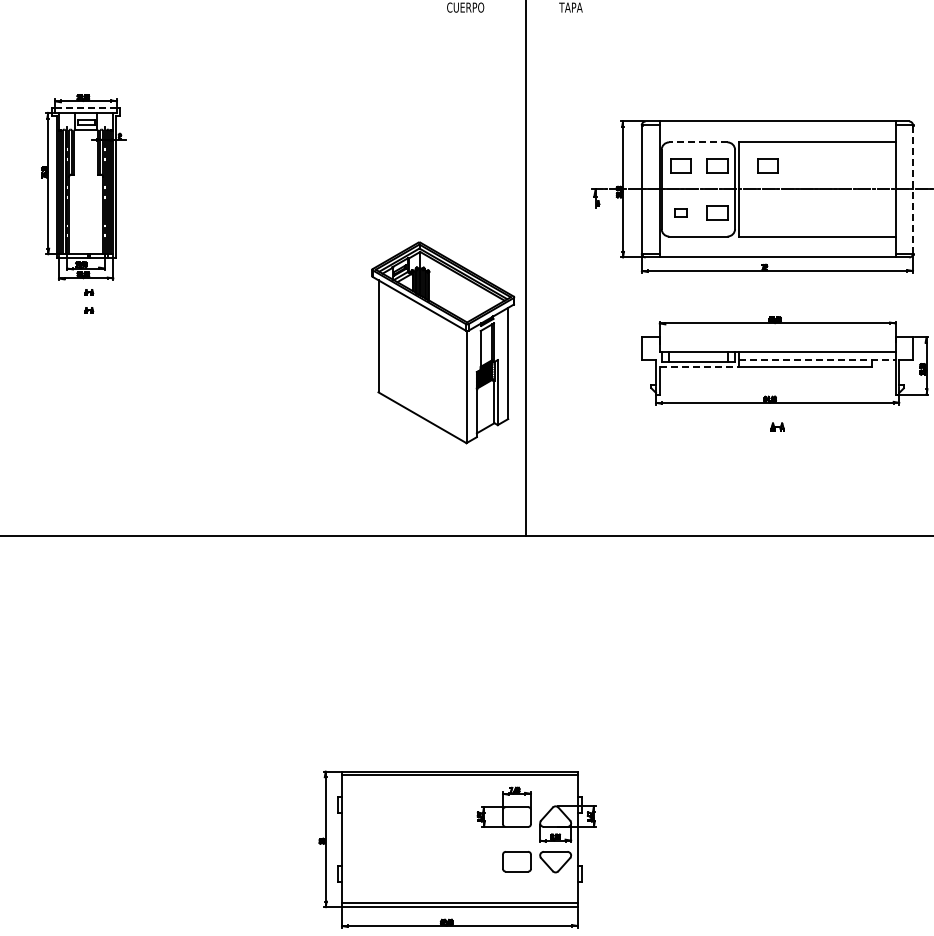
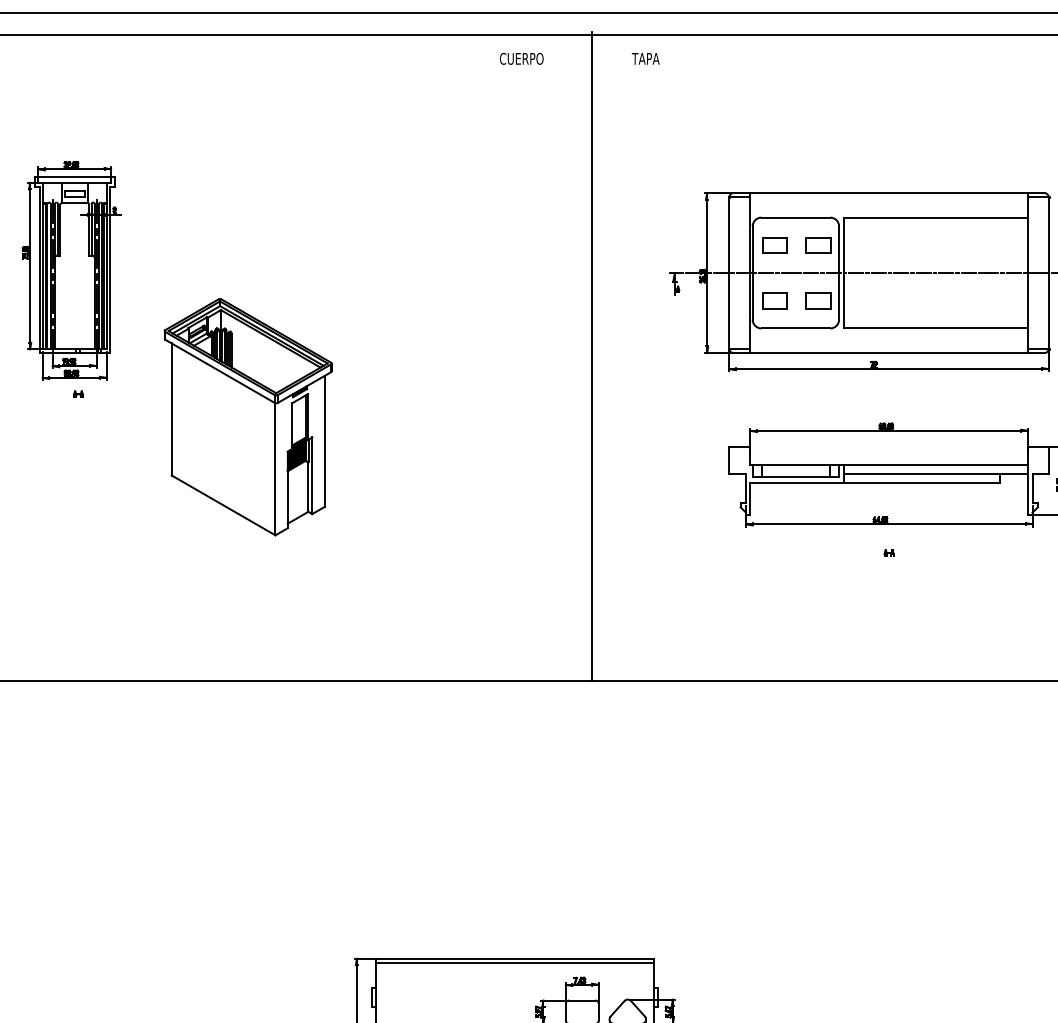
line: (86, 107) -> (75, 176), dashed -> solid
line: (697, 142) -> (794, 217), dashed -> solid
part: (767, 165) -> (877, 244), removed
line: (913, 188) -> (1049, 271), dashed -> solid
part: (680, 212) -> (774, 300), size x1.67
part: (89, 310) -> (78, 415), removed
part: (443, 342) -> (248, 416), moved
line: (817, 359) -> (936, 473), dashed -> solid
line: (699, 367) -> (797, 482), dashed -> solid
part: (777, 426) -> (889, 552), size x0.62

